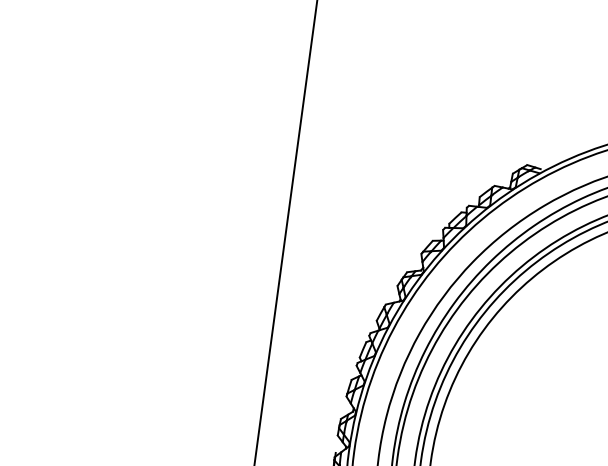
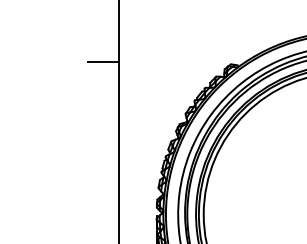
line: (267, 124) -> (102, 61), added

